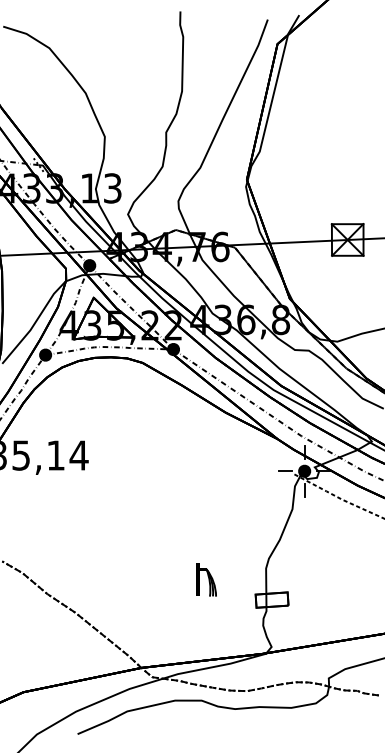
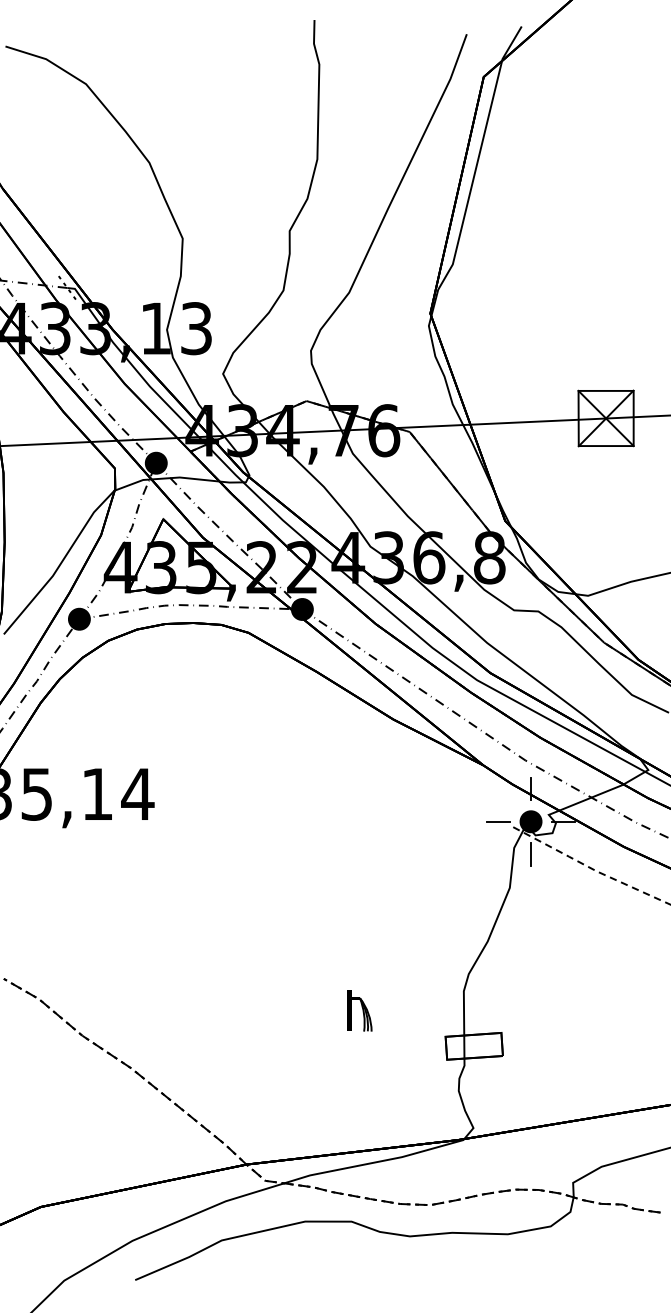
part: (206, 579) -> (359, 1010), size x0.7

